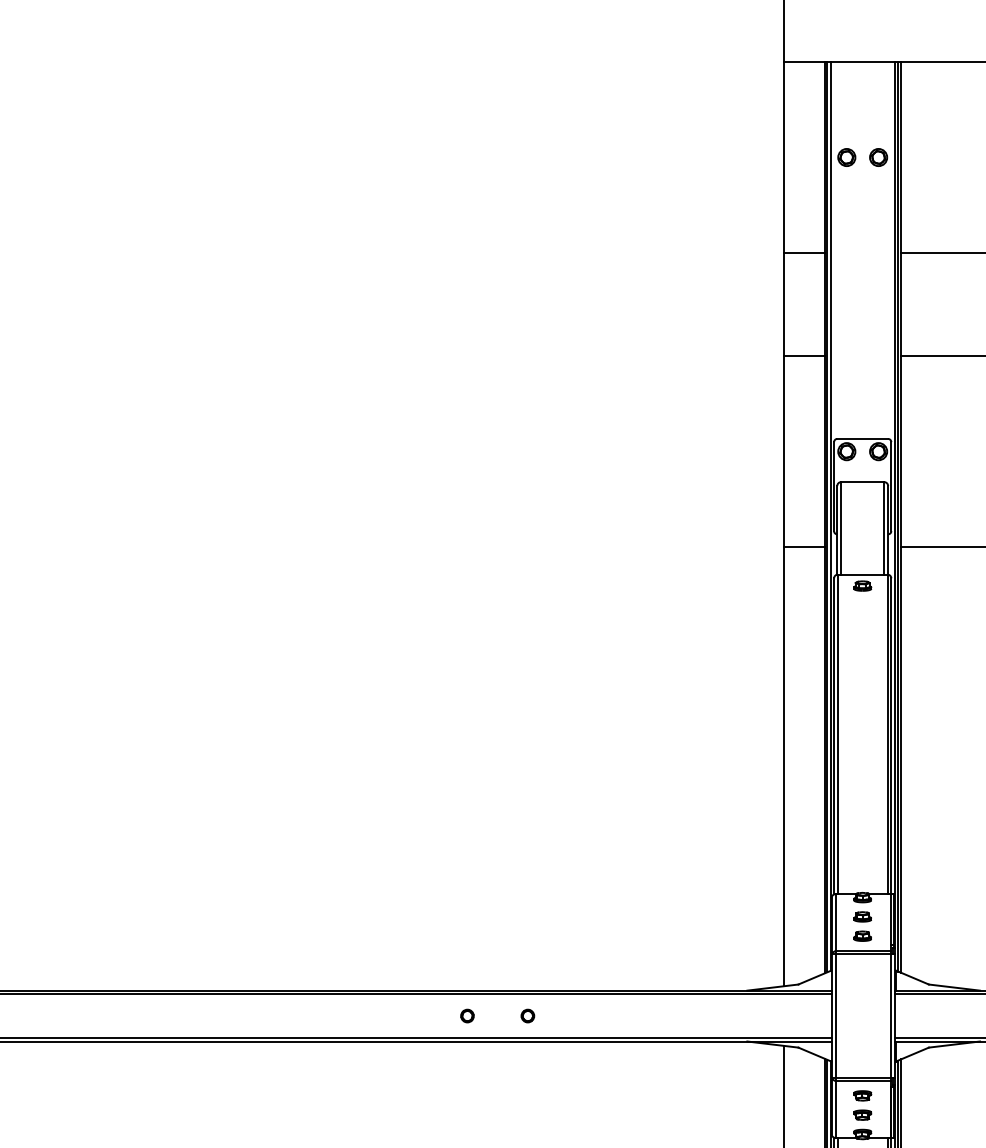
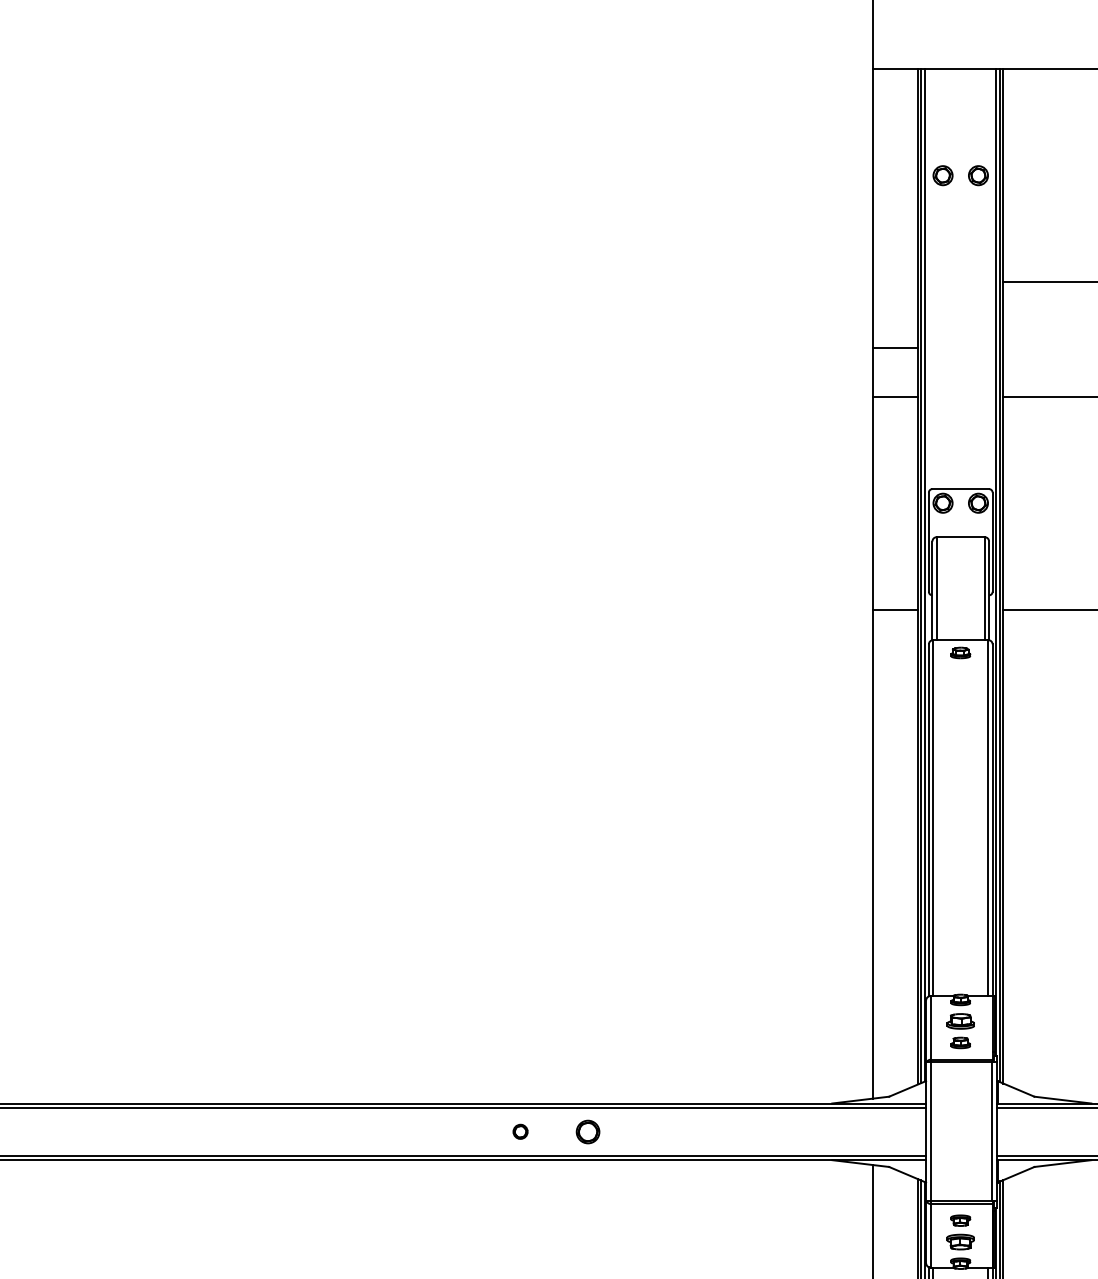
line: (804, 252) -> (895, 347), moved
part: (862, 916) -> (960, 1021), size x1.4
part: (527, 1015) -> (587, 1131), size x1.6
part: (862, 1115) -> (960, 1242), size x1.4

